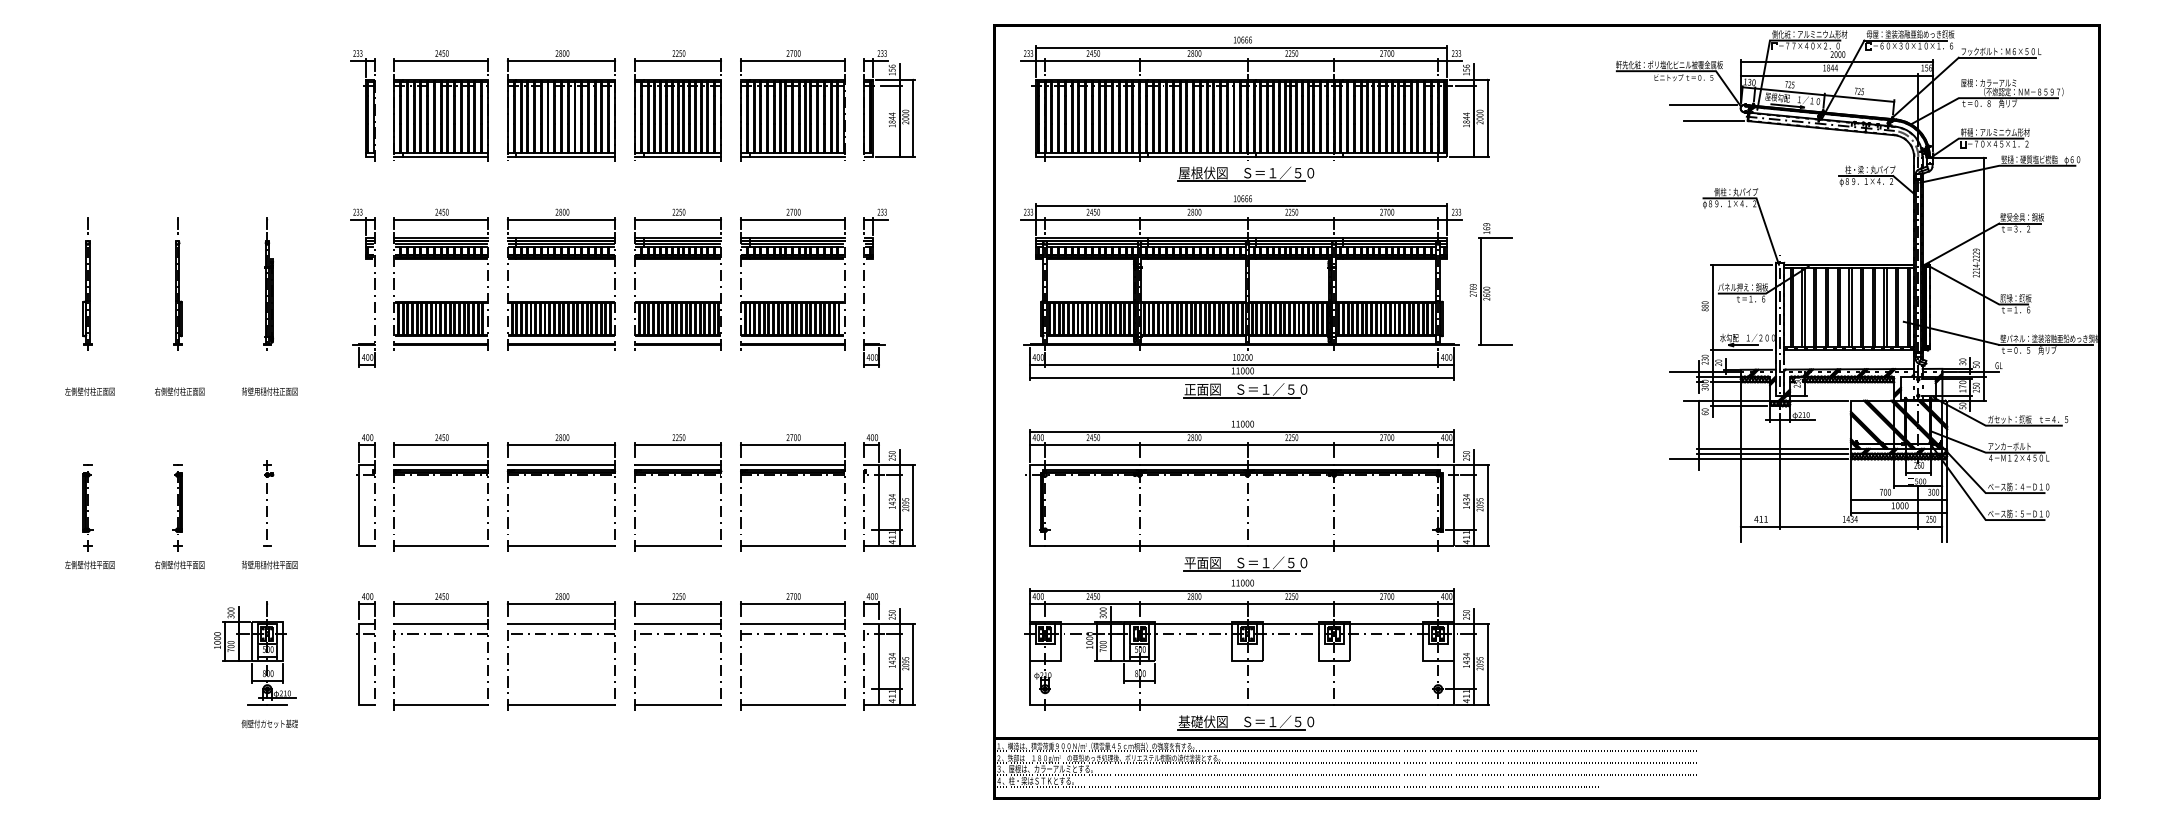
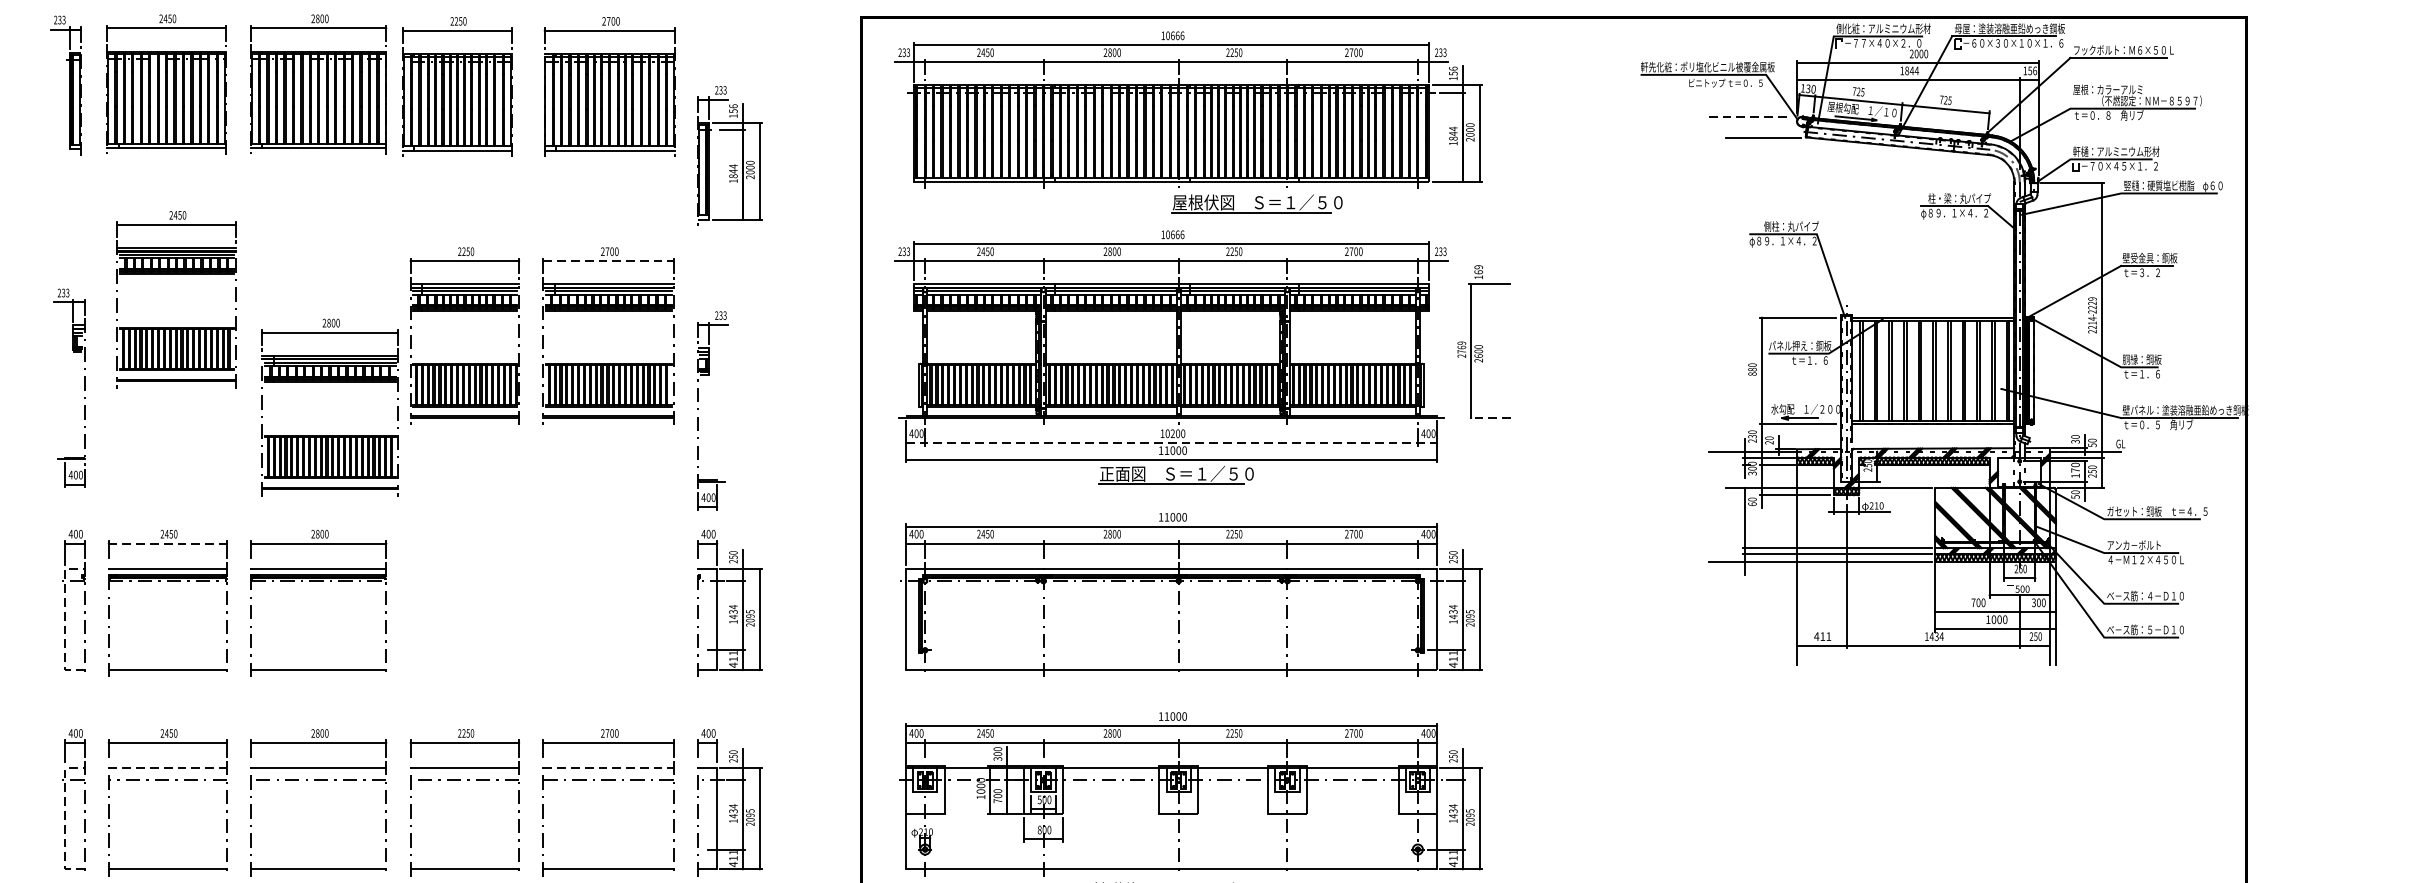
part: (362, 105) -> (65, 85), moved
part: (440, 105) -> (165, 84), moved
part: (561, 105) -> (318, 84), moved
part: (677, 105) -> (456, 86), moved
part: (792, 105) -> (609, 86), moved
line: (1704, 105) -> (1751, 117), solid -> dashed
part: (889, 113) -> (730, 165), moved
part: (1245, 173) -> (1256, 203), moved
line: (793, 219) -> (609, 260), solid -> dashed
part: (440, 259) -> (175, 274), moved
part: (560, 259) -> (328, 382), moved
part: (374, 287) -> (84, 387), moved
part: (864, 287) -> (698, 409), moved
line: (1495, 344) -> (1489, 417), solid -> dashed
line: (1241, 364) -> (1171, 442), solid -> dashed
line: (441, 445) -> (168, 544), solid -> dashed
part: (675, 475) -> (461, 581), removed
part: (792, 475) -> (608, 581), removed
line: (359, 505) -> (65, 619), solid -> dashed
part: (1245, 563) -> (1176, 692), removed
line: (441, 624) -> (168, 768), solid -> dashed
line: (793, 624) -> (609, 768), solid -> dashed
line: (359, 664) -> (65, 818), solid -> dashed

